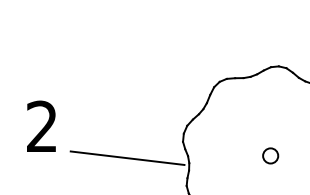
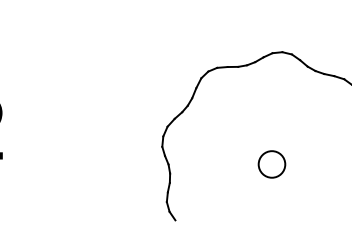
circle: (270, 155) -> (271, 163), size x1.4
line: (127, 157) -> (92, 166), removed

